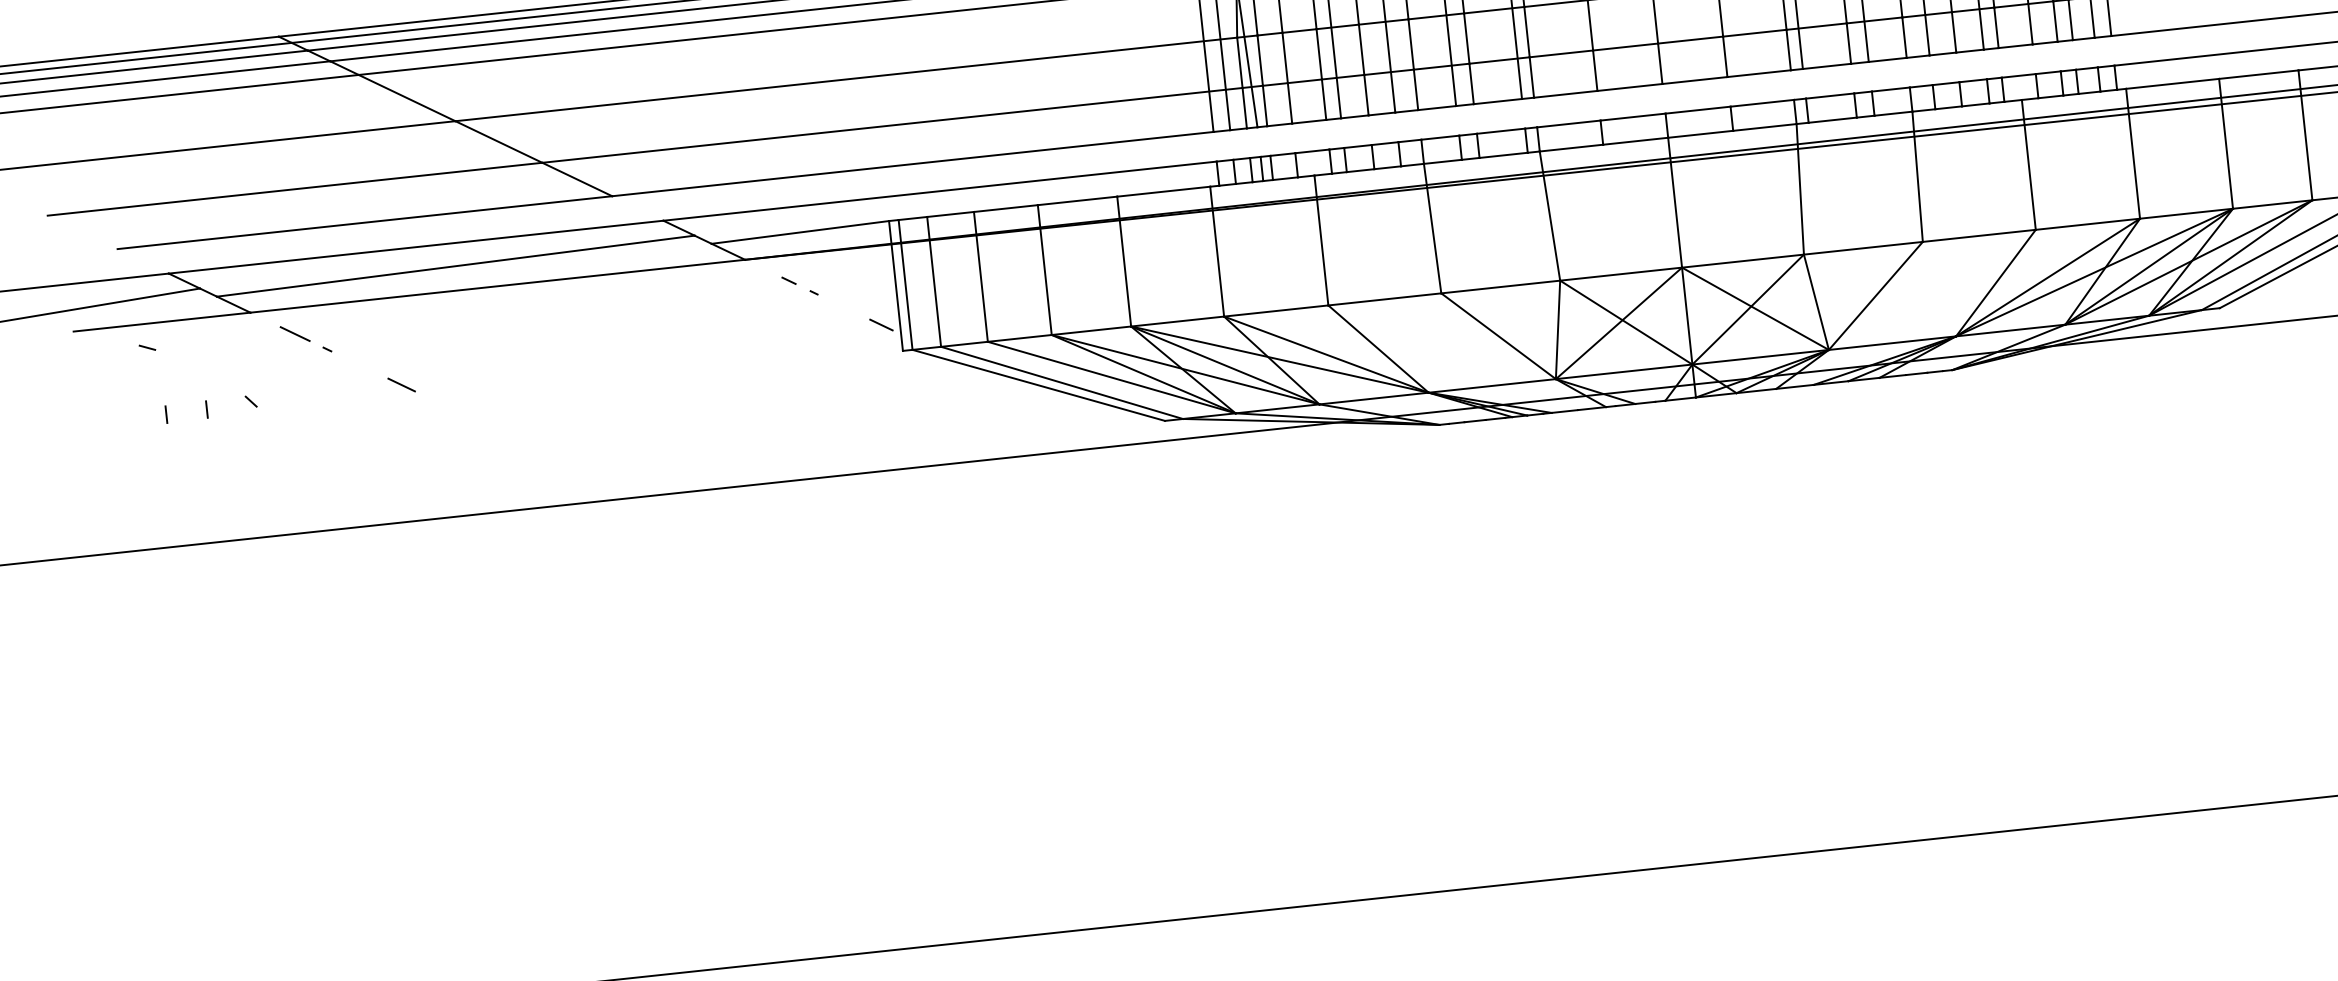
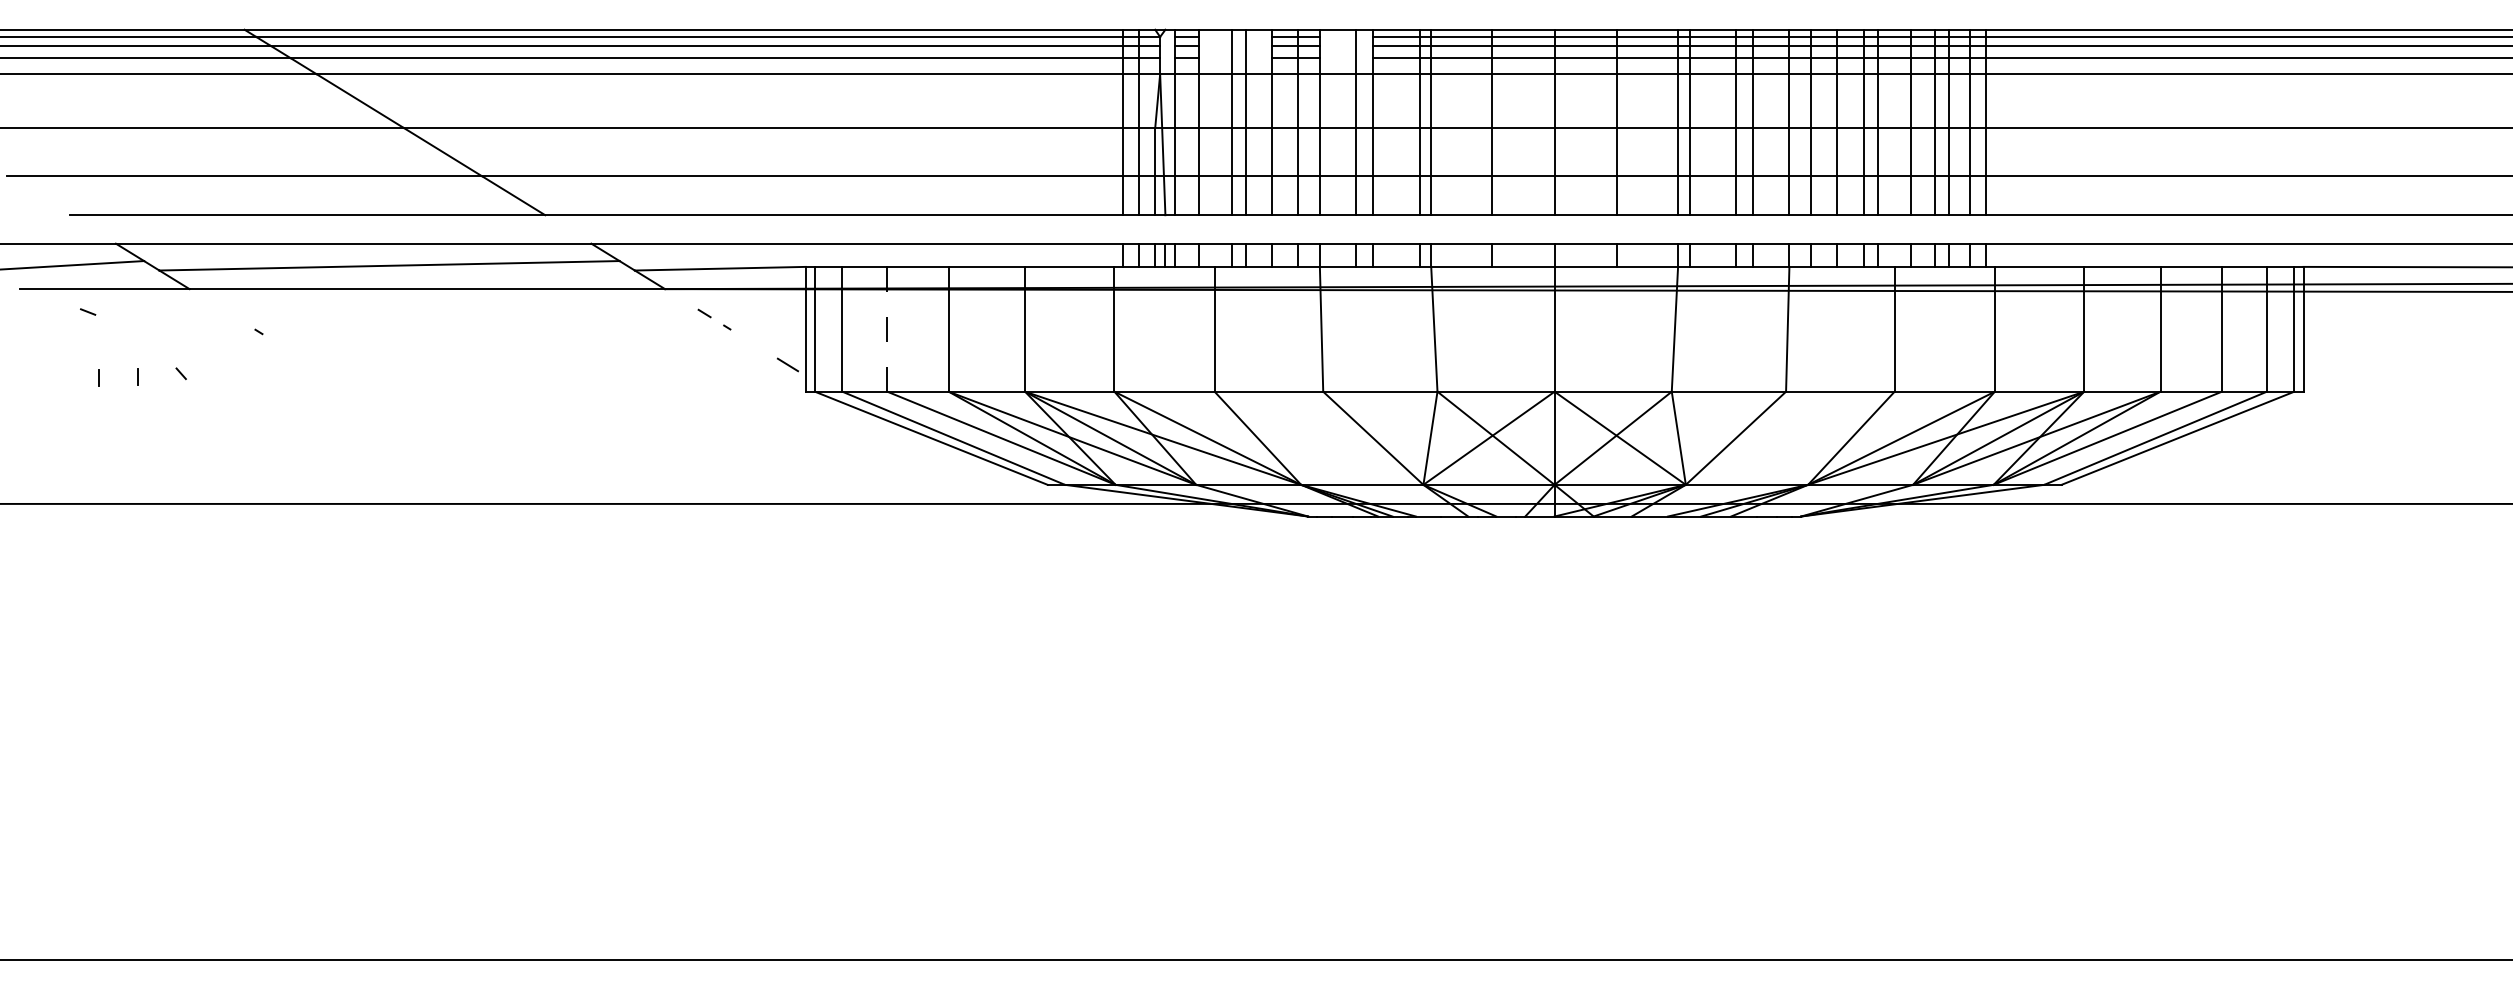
line: (980, 276) -> (887, 328), solid -> dashed
line: (294, 334) -> (229, 314), removed
line: (401, 384) -> (325, 372), removed

